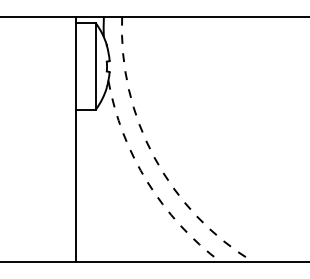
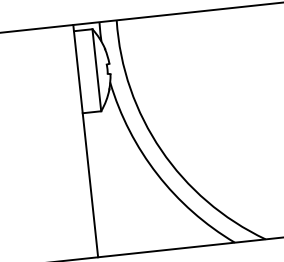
arc: (154, 157) -> (161, 150), dashed -> solid
arc: (147, 182) -> (157, 174), dashed -> solid

